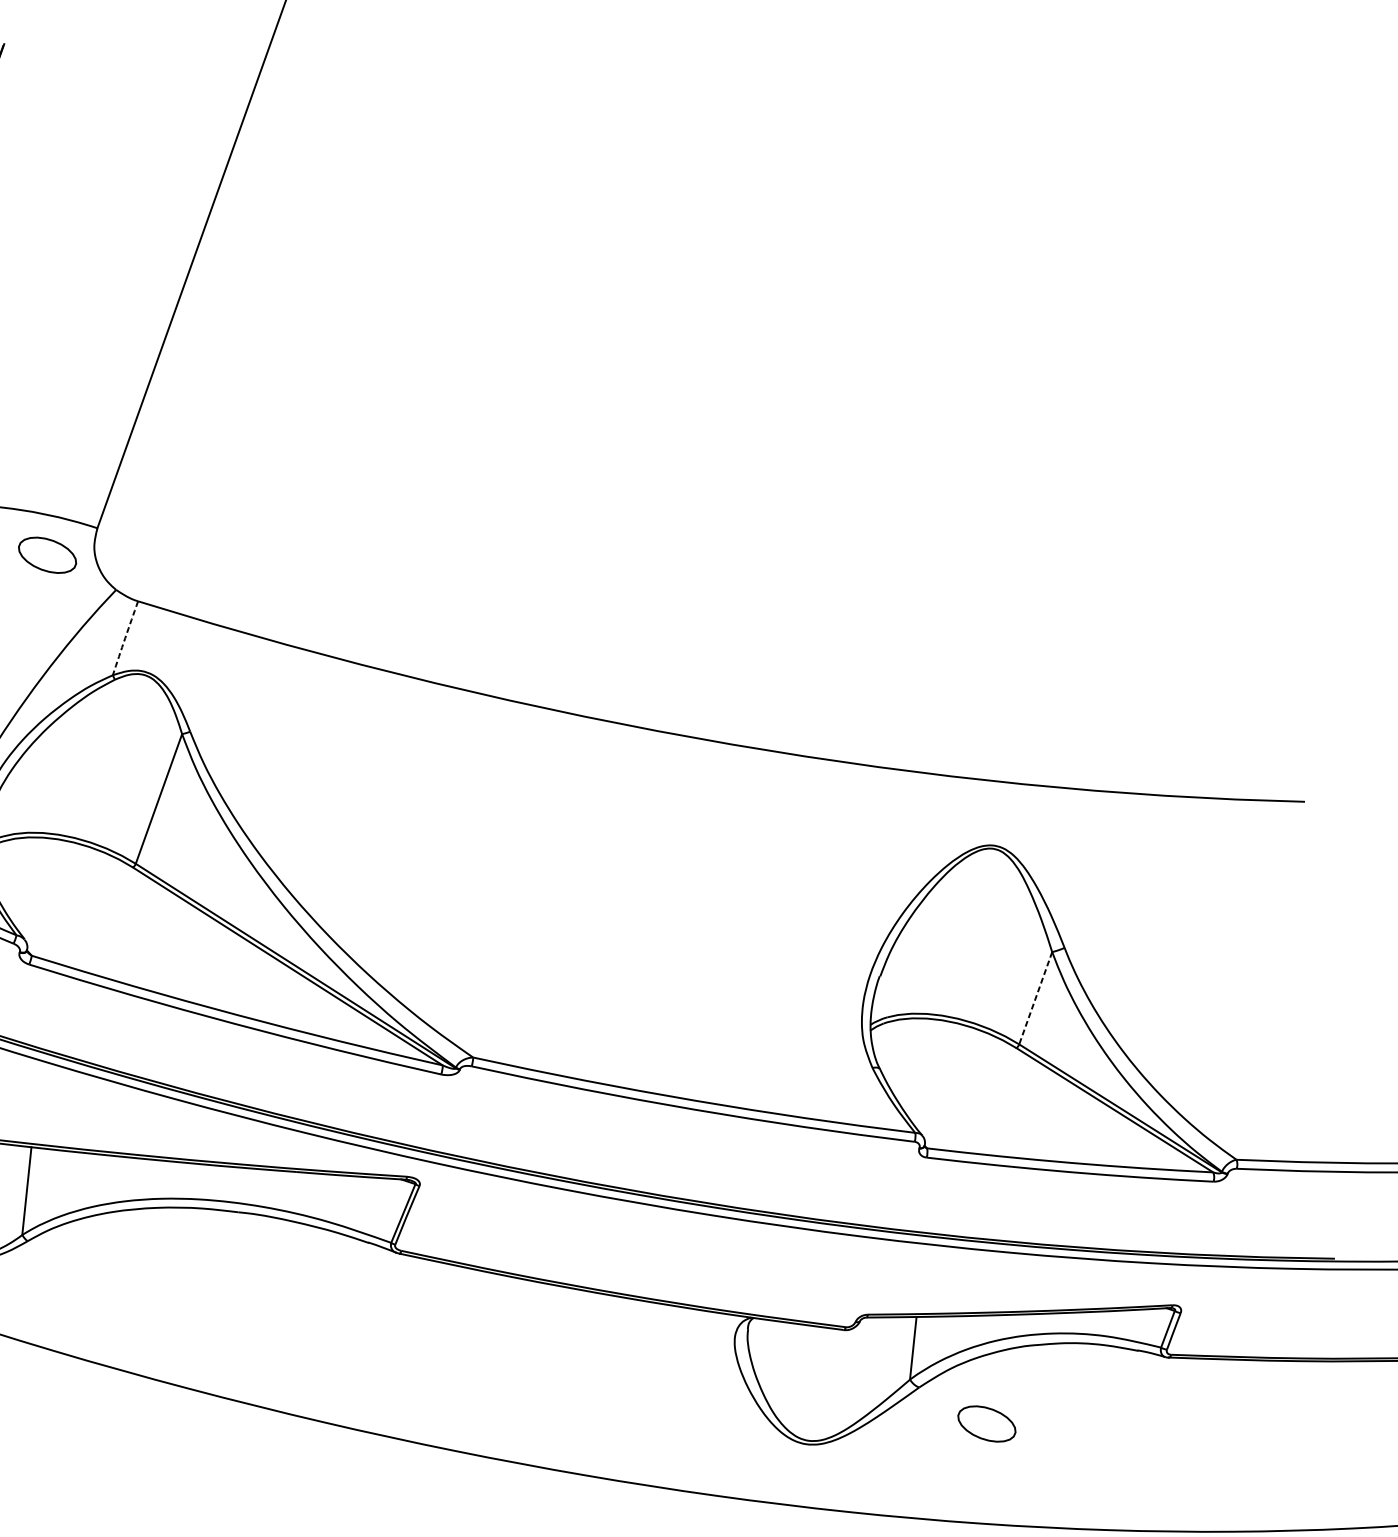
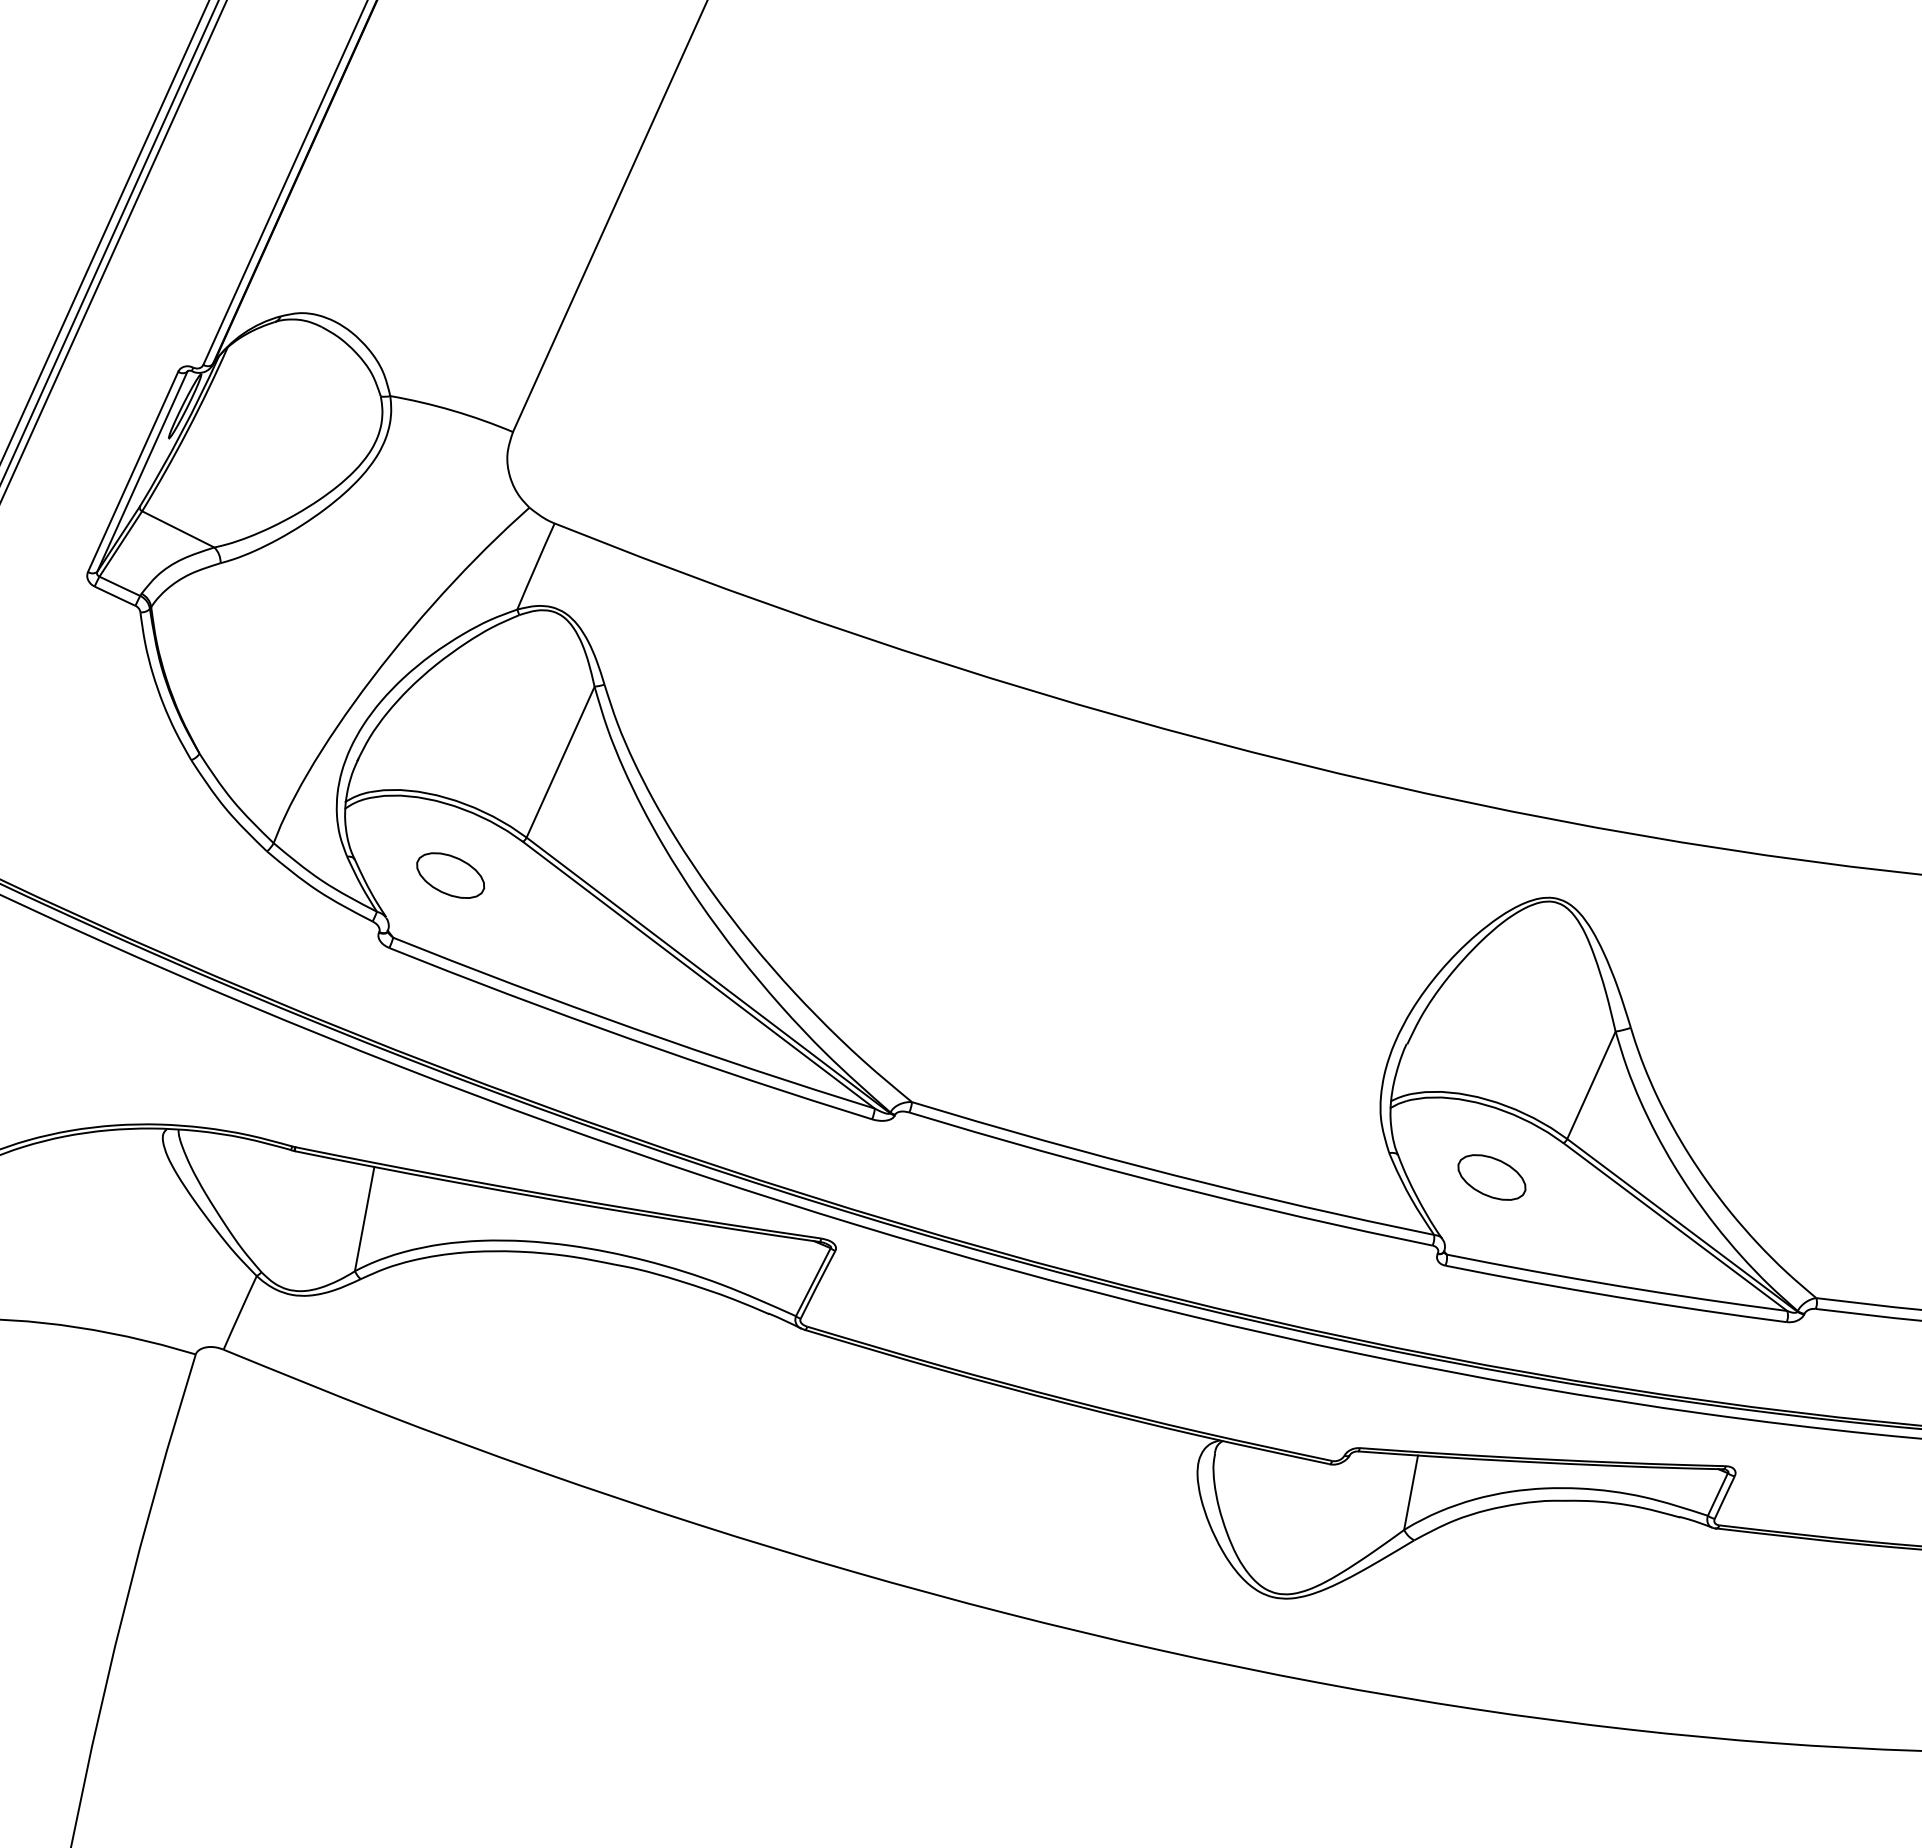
part: (47, 555) -> (450, 875), moved
arc: (125, 638) -> (535, 566), dashed -> solid
line: (1035, 998) -> (1591, 1085), dashed -> solid
part: (986, 1424) -> (1491, 1177), moved

